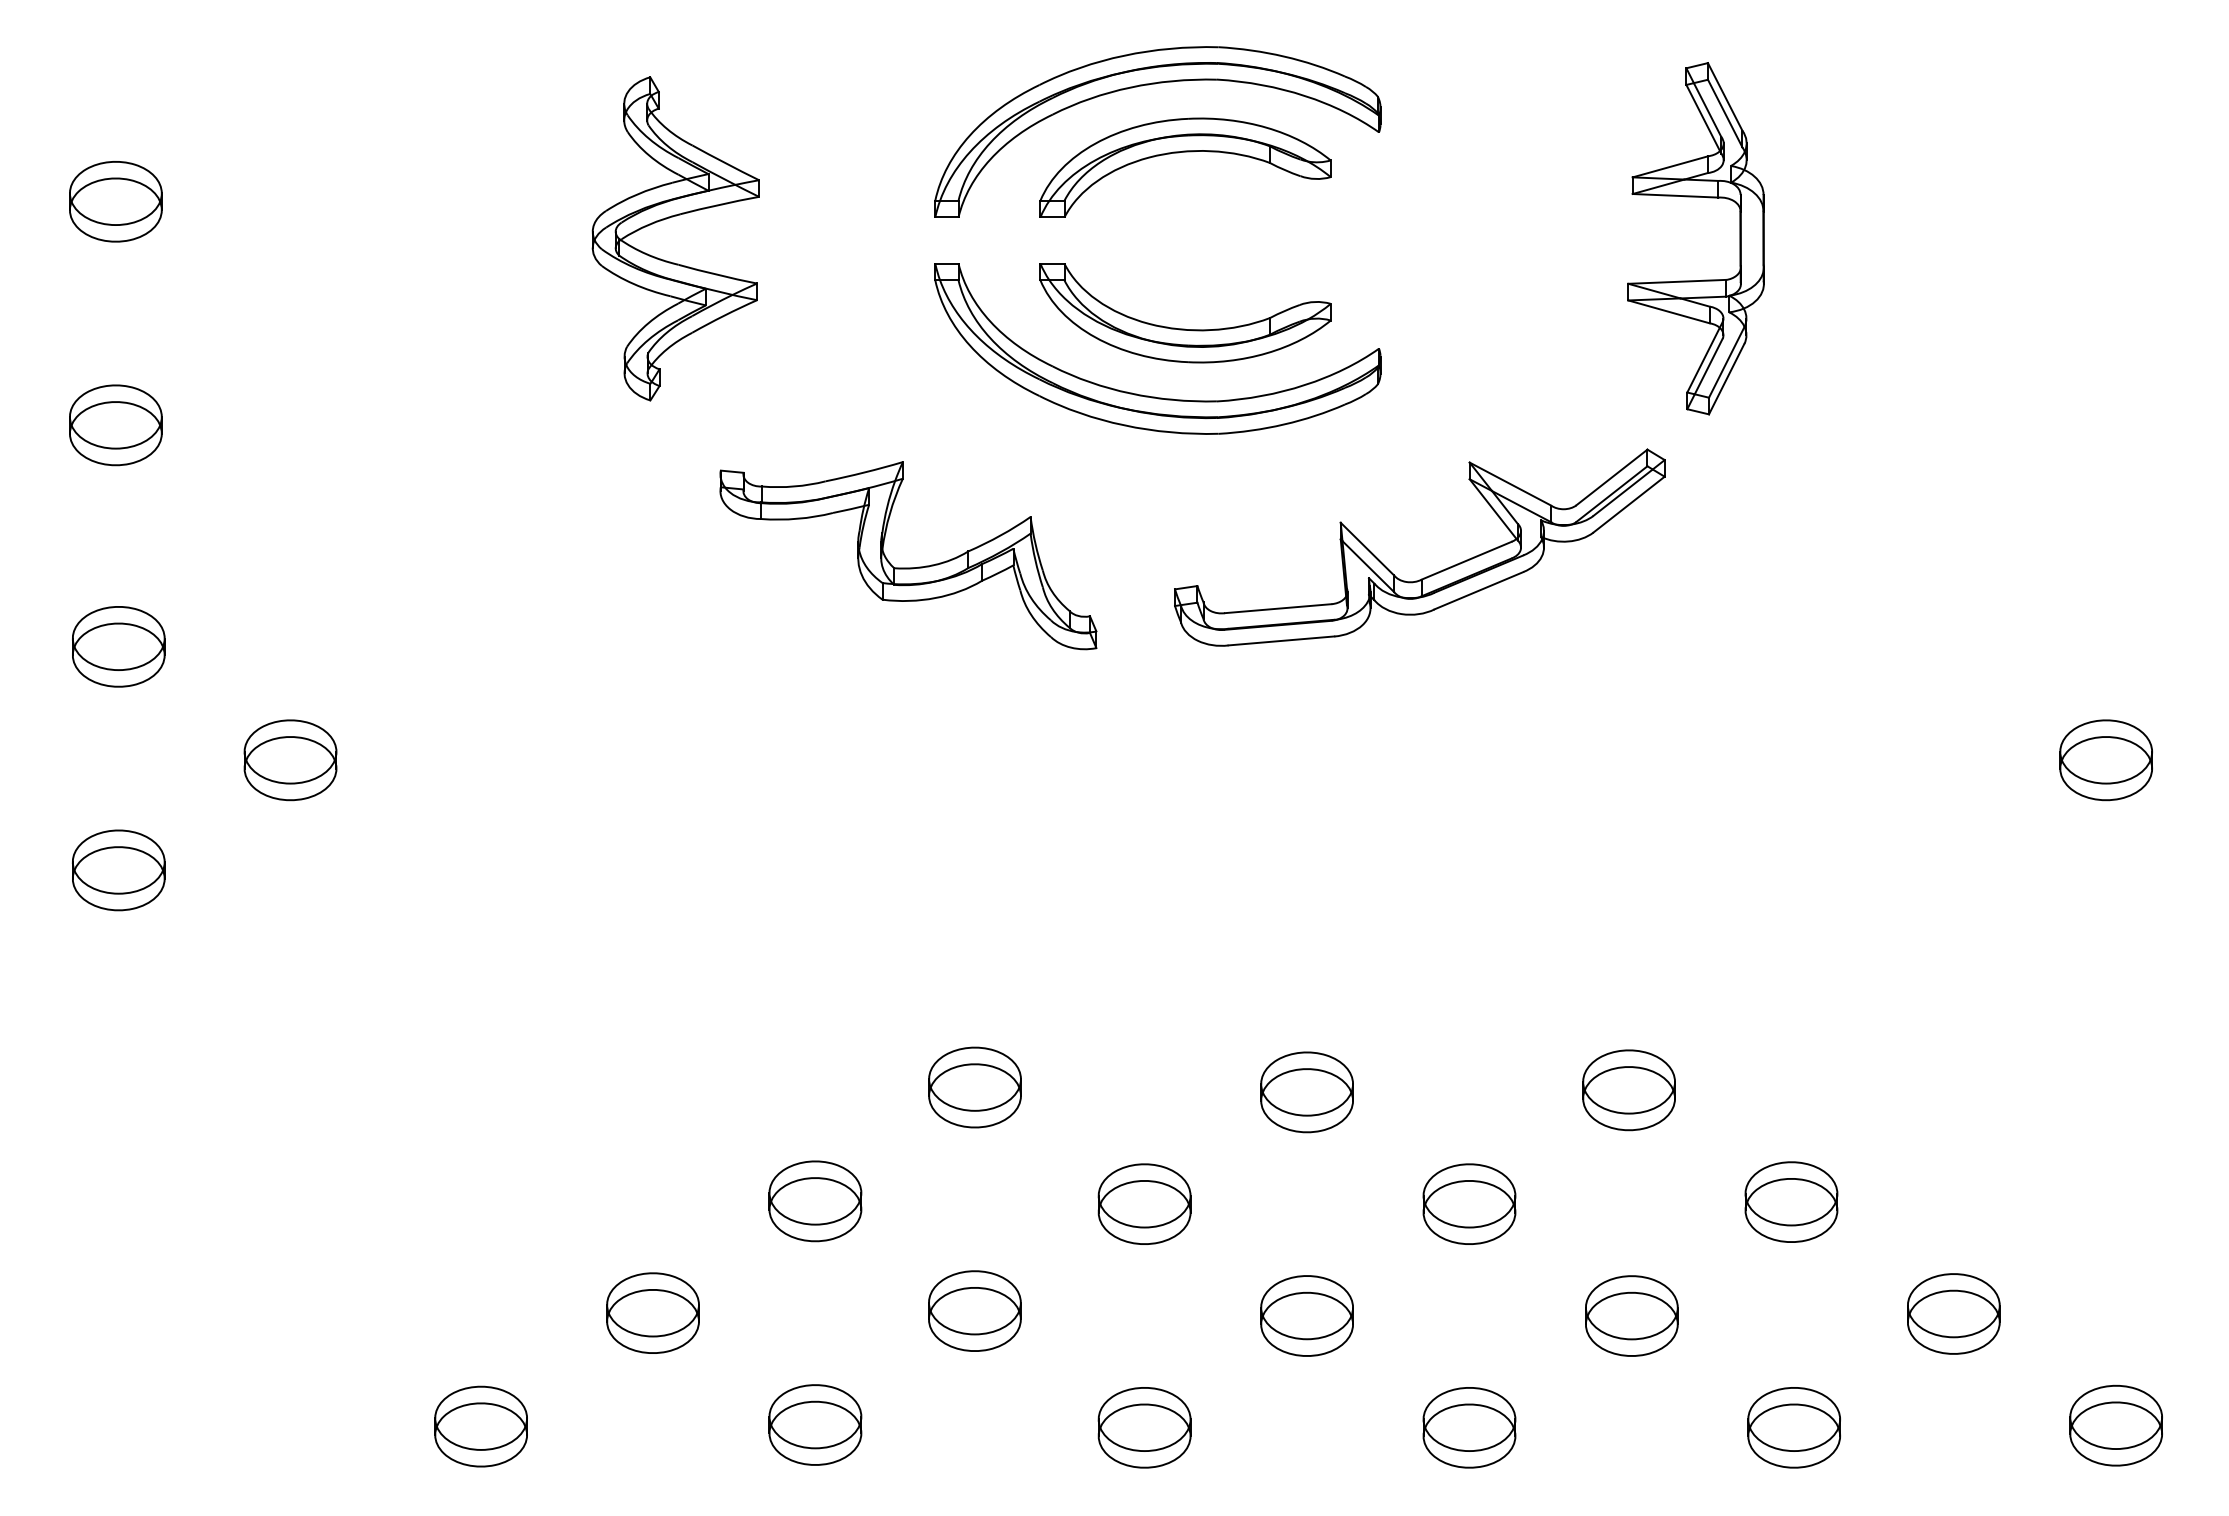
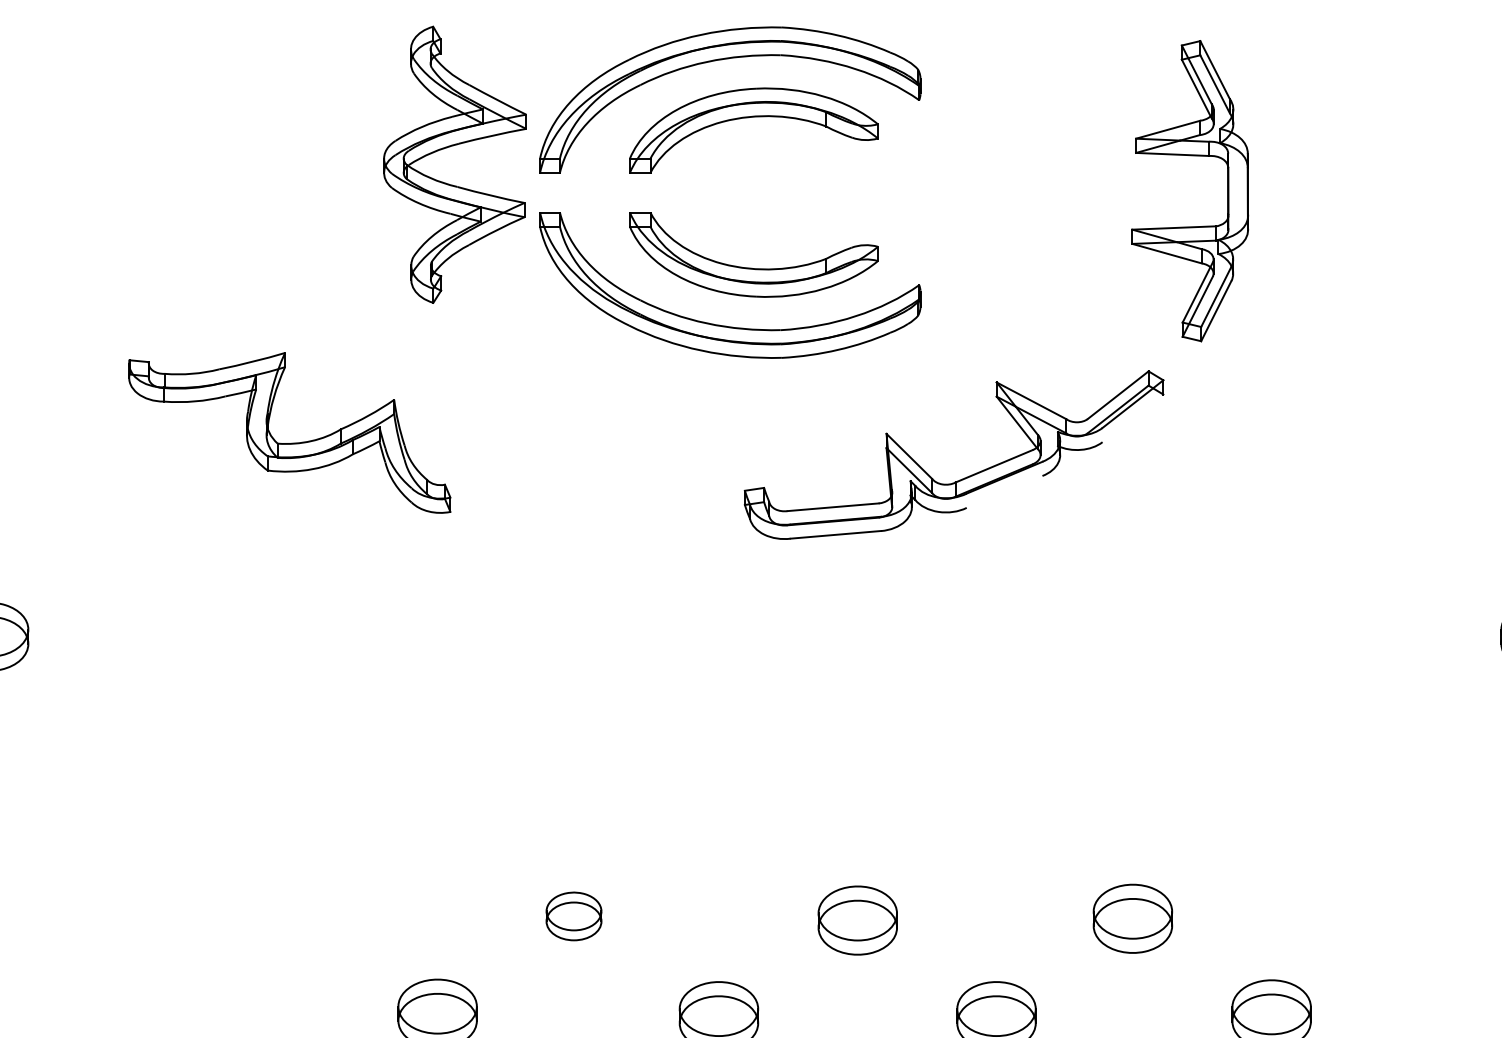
part: (669, 218) -> (449, 147), moved
line: (1628, 504) -> (1132, 418), removed
part: (908, 567) -> (289, 443), moved
line: (1478, 590) -> (1004, 491), removed
part: (974, 1087) -> (573, 916), size x0.7

